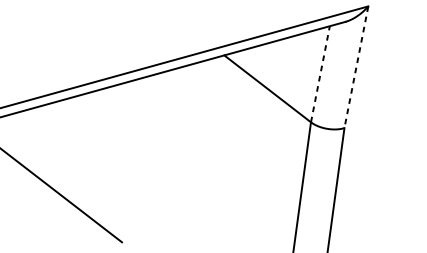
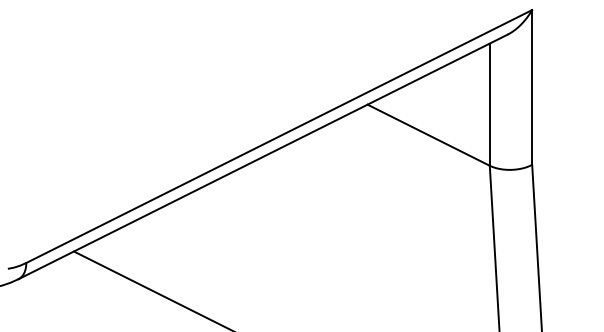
line: (356, 67) -> (532, 87), dashed -> solid
line: (320, 74) -> (489, 104), dashed -> solid

